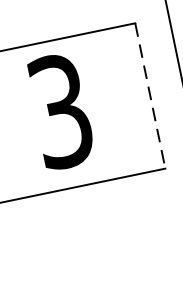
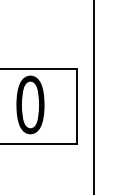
line: (150, 96) -> (76, 106), dashed -> solid
text: (61, 110) -> (30, 104), 3 -> 0

